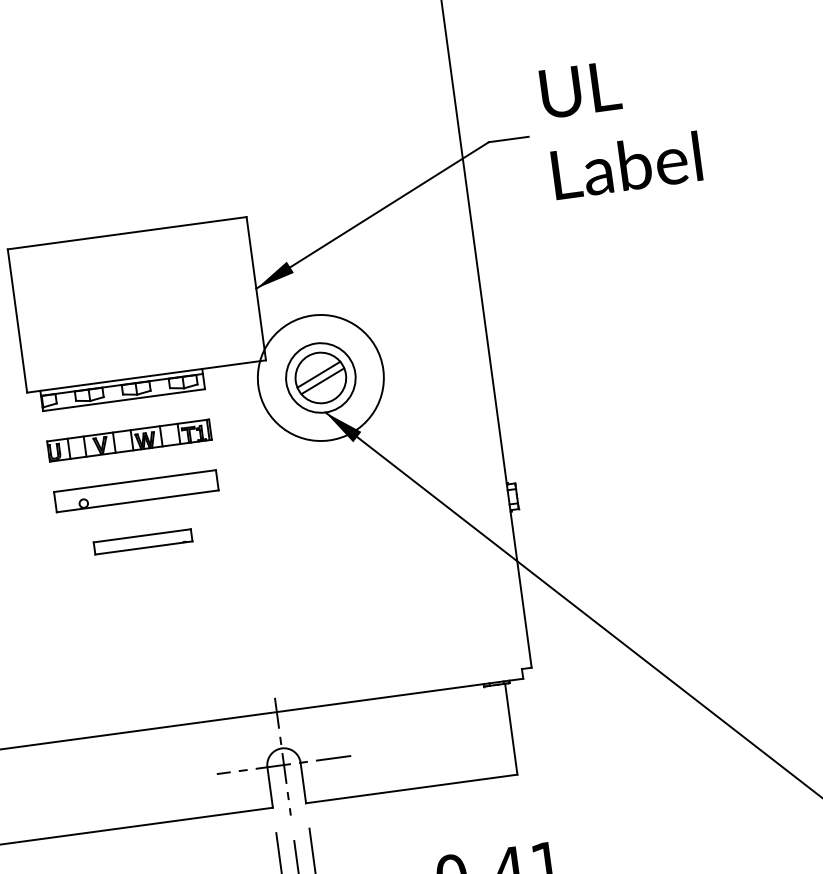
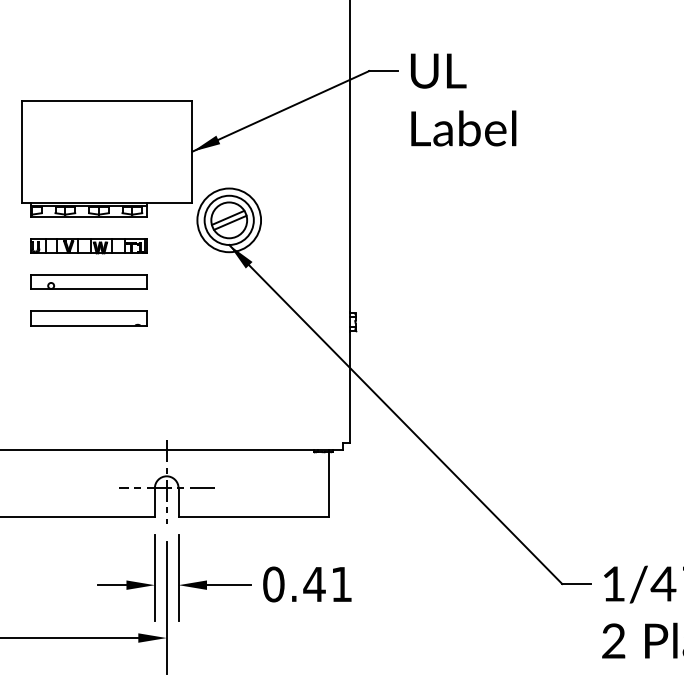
text: (620, 125) -> (463, 99), moved
circle: (321, 378) -> (229, 220), size x0.71
part: (142, 542) -> (88, 318), size x1.67

